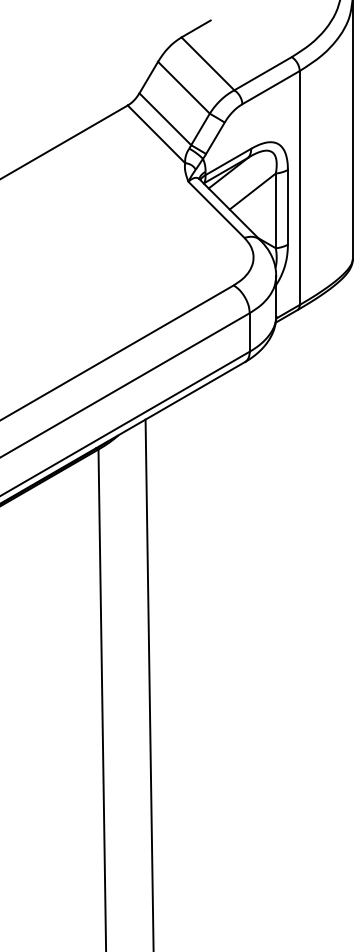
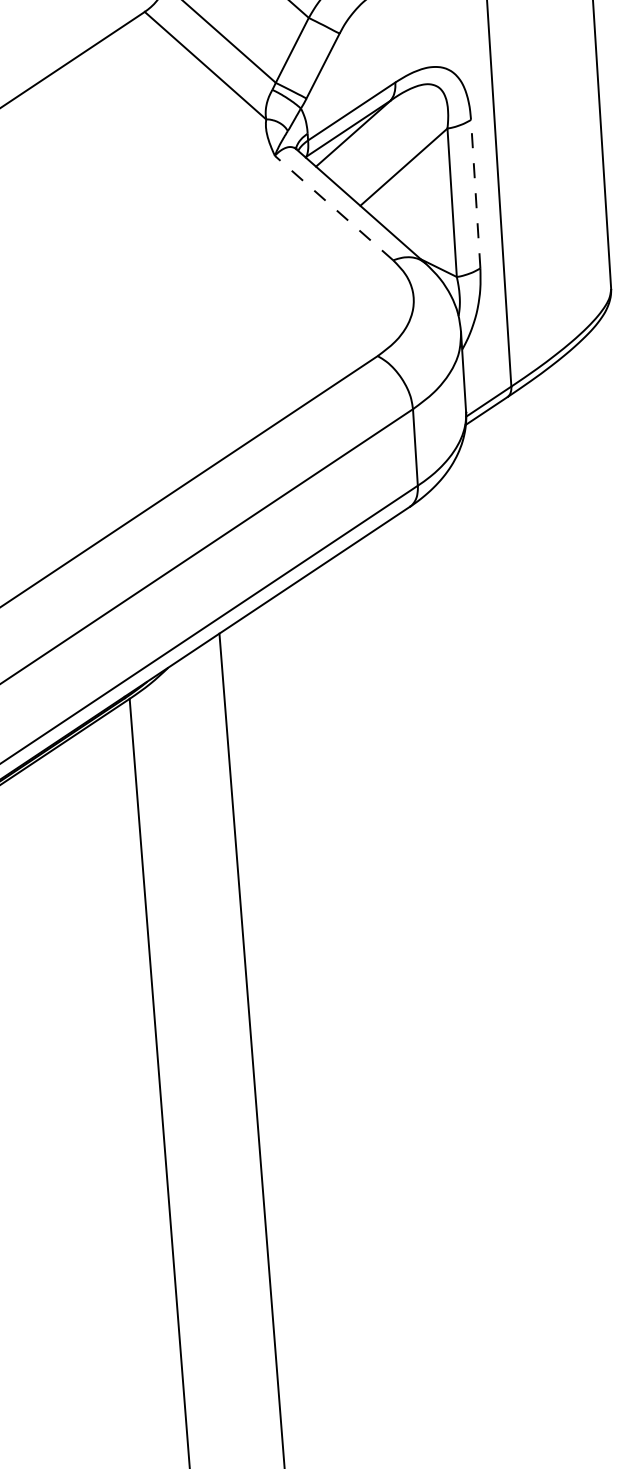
line: (287, 206) -> (474, 192), solid -> dashed
line: (216, 209) -> (334, 207), solid -> dashed

